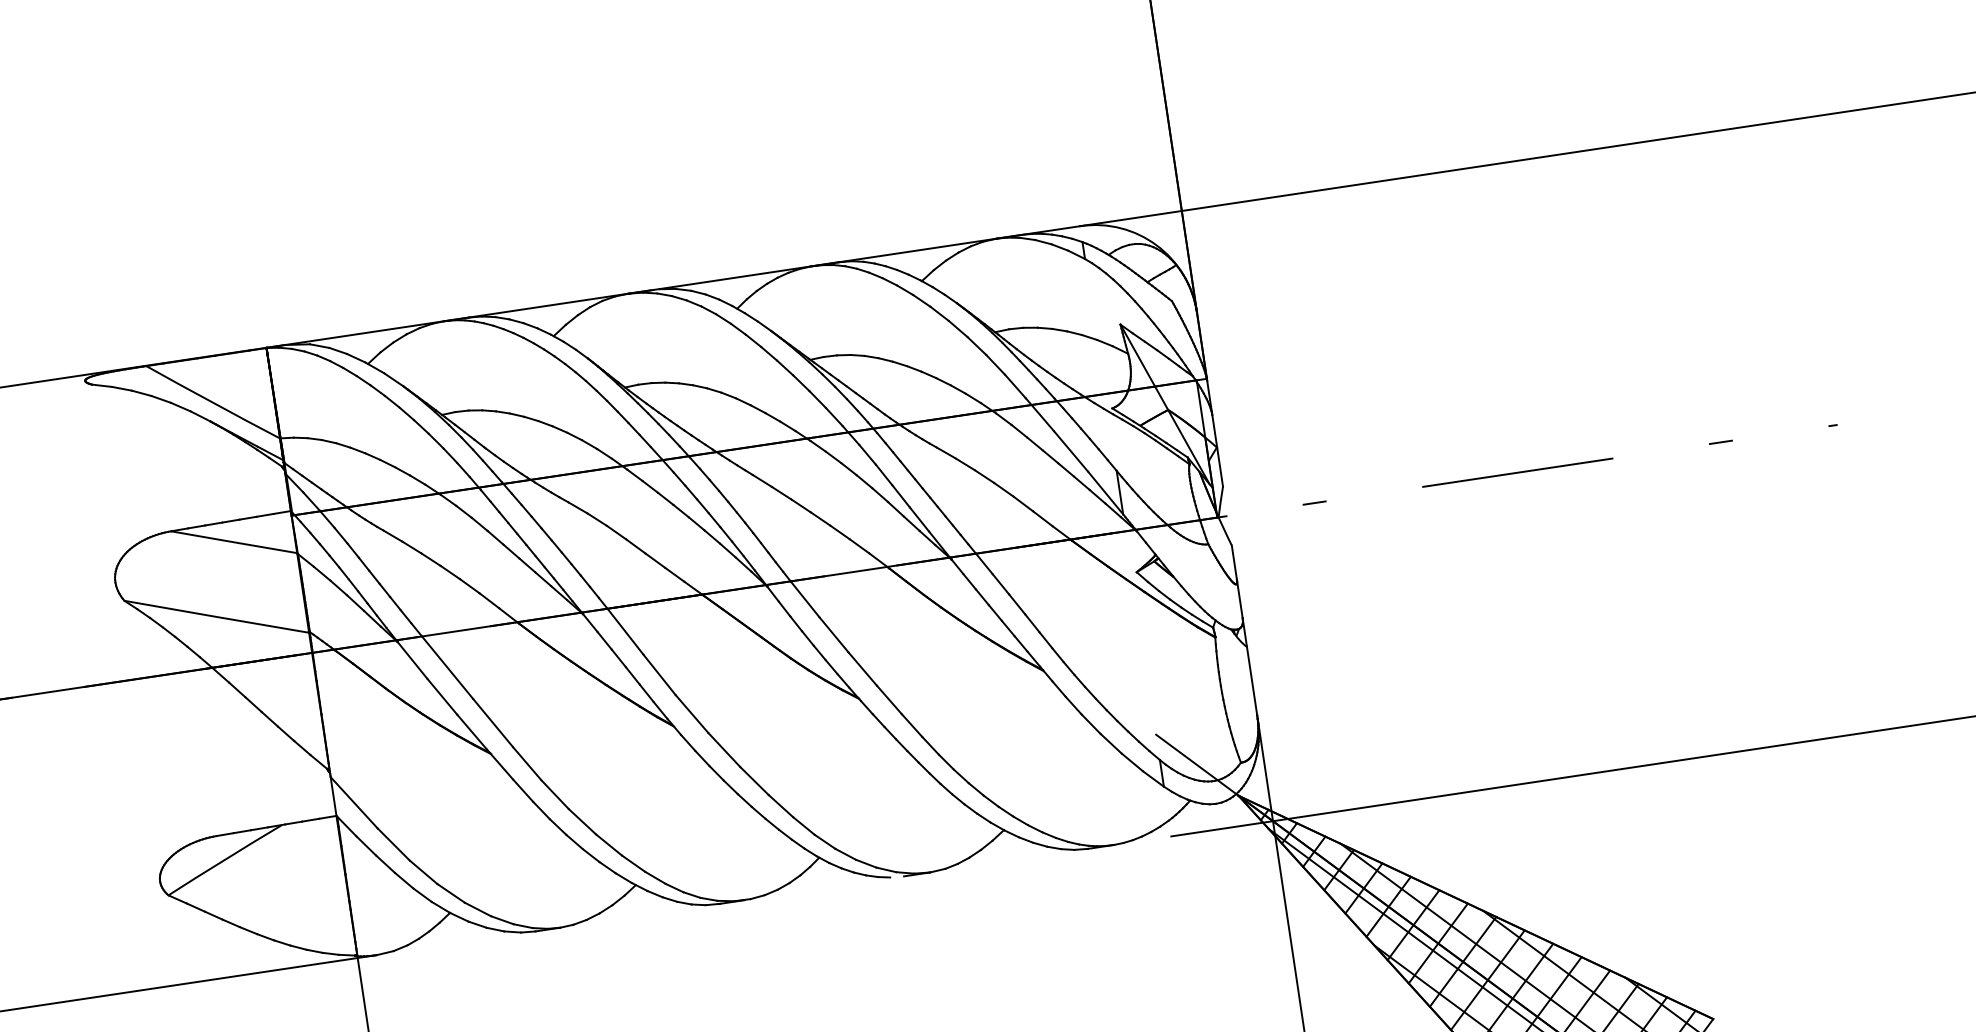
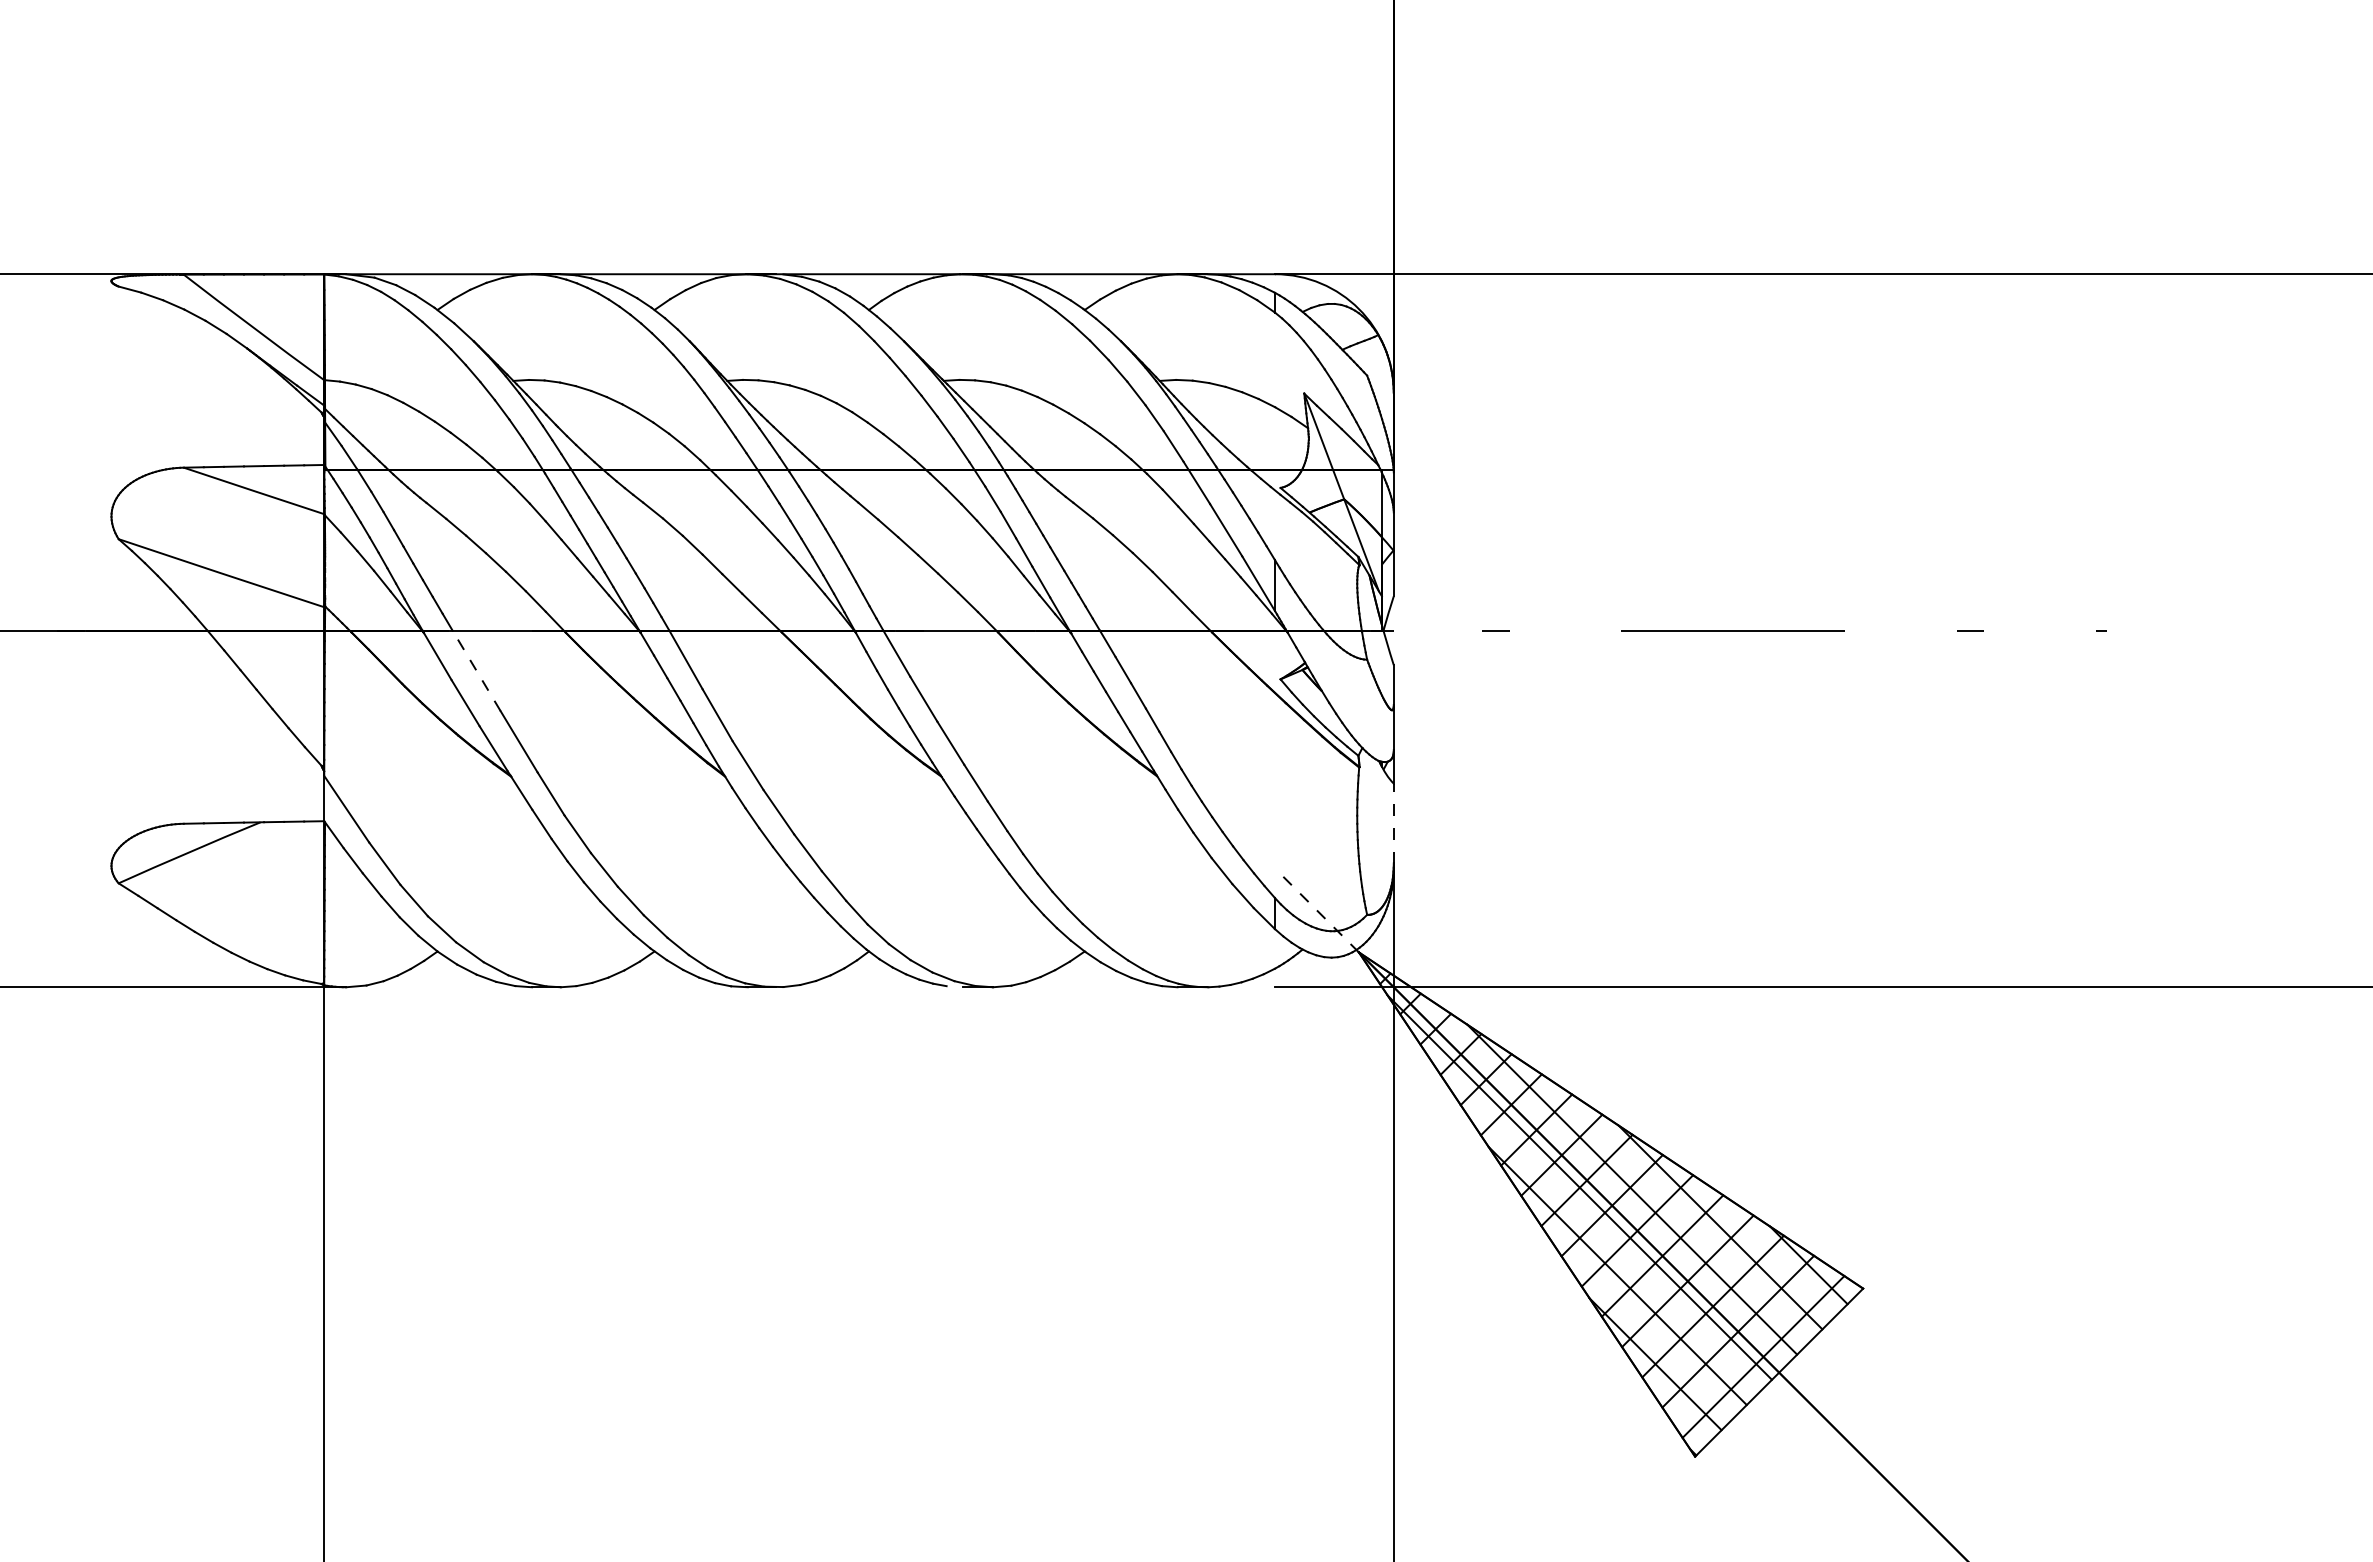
line: (447, 667) -> (476, 670), solid -> dashed
line: (1251, 681) -> (1393, 823), solid -> dashed
line: (1197, 765) -> (1316, 910), solid -> dashed

